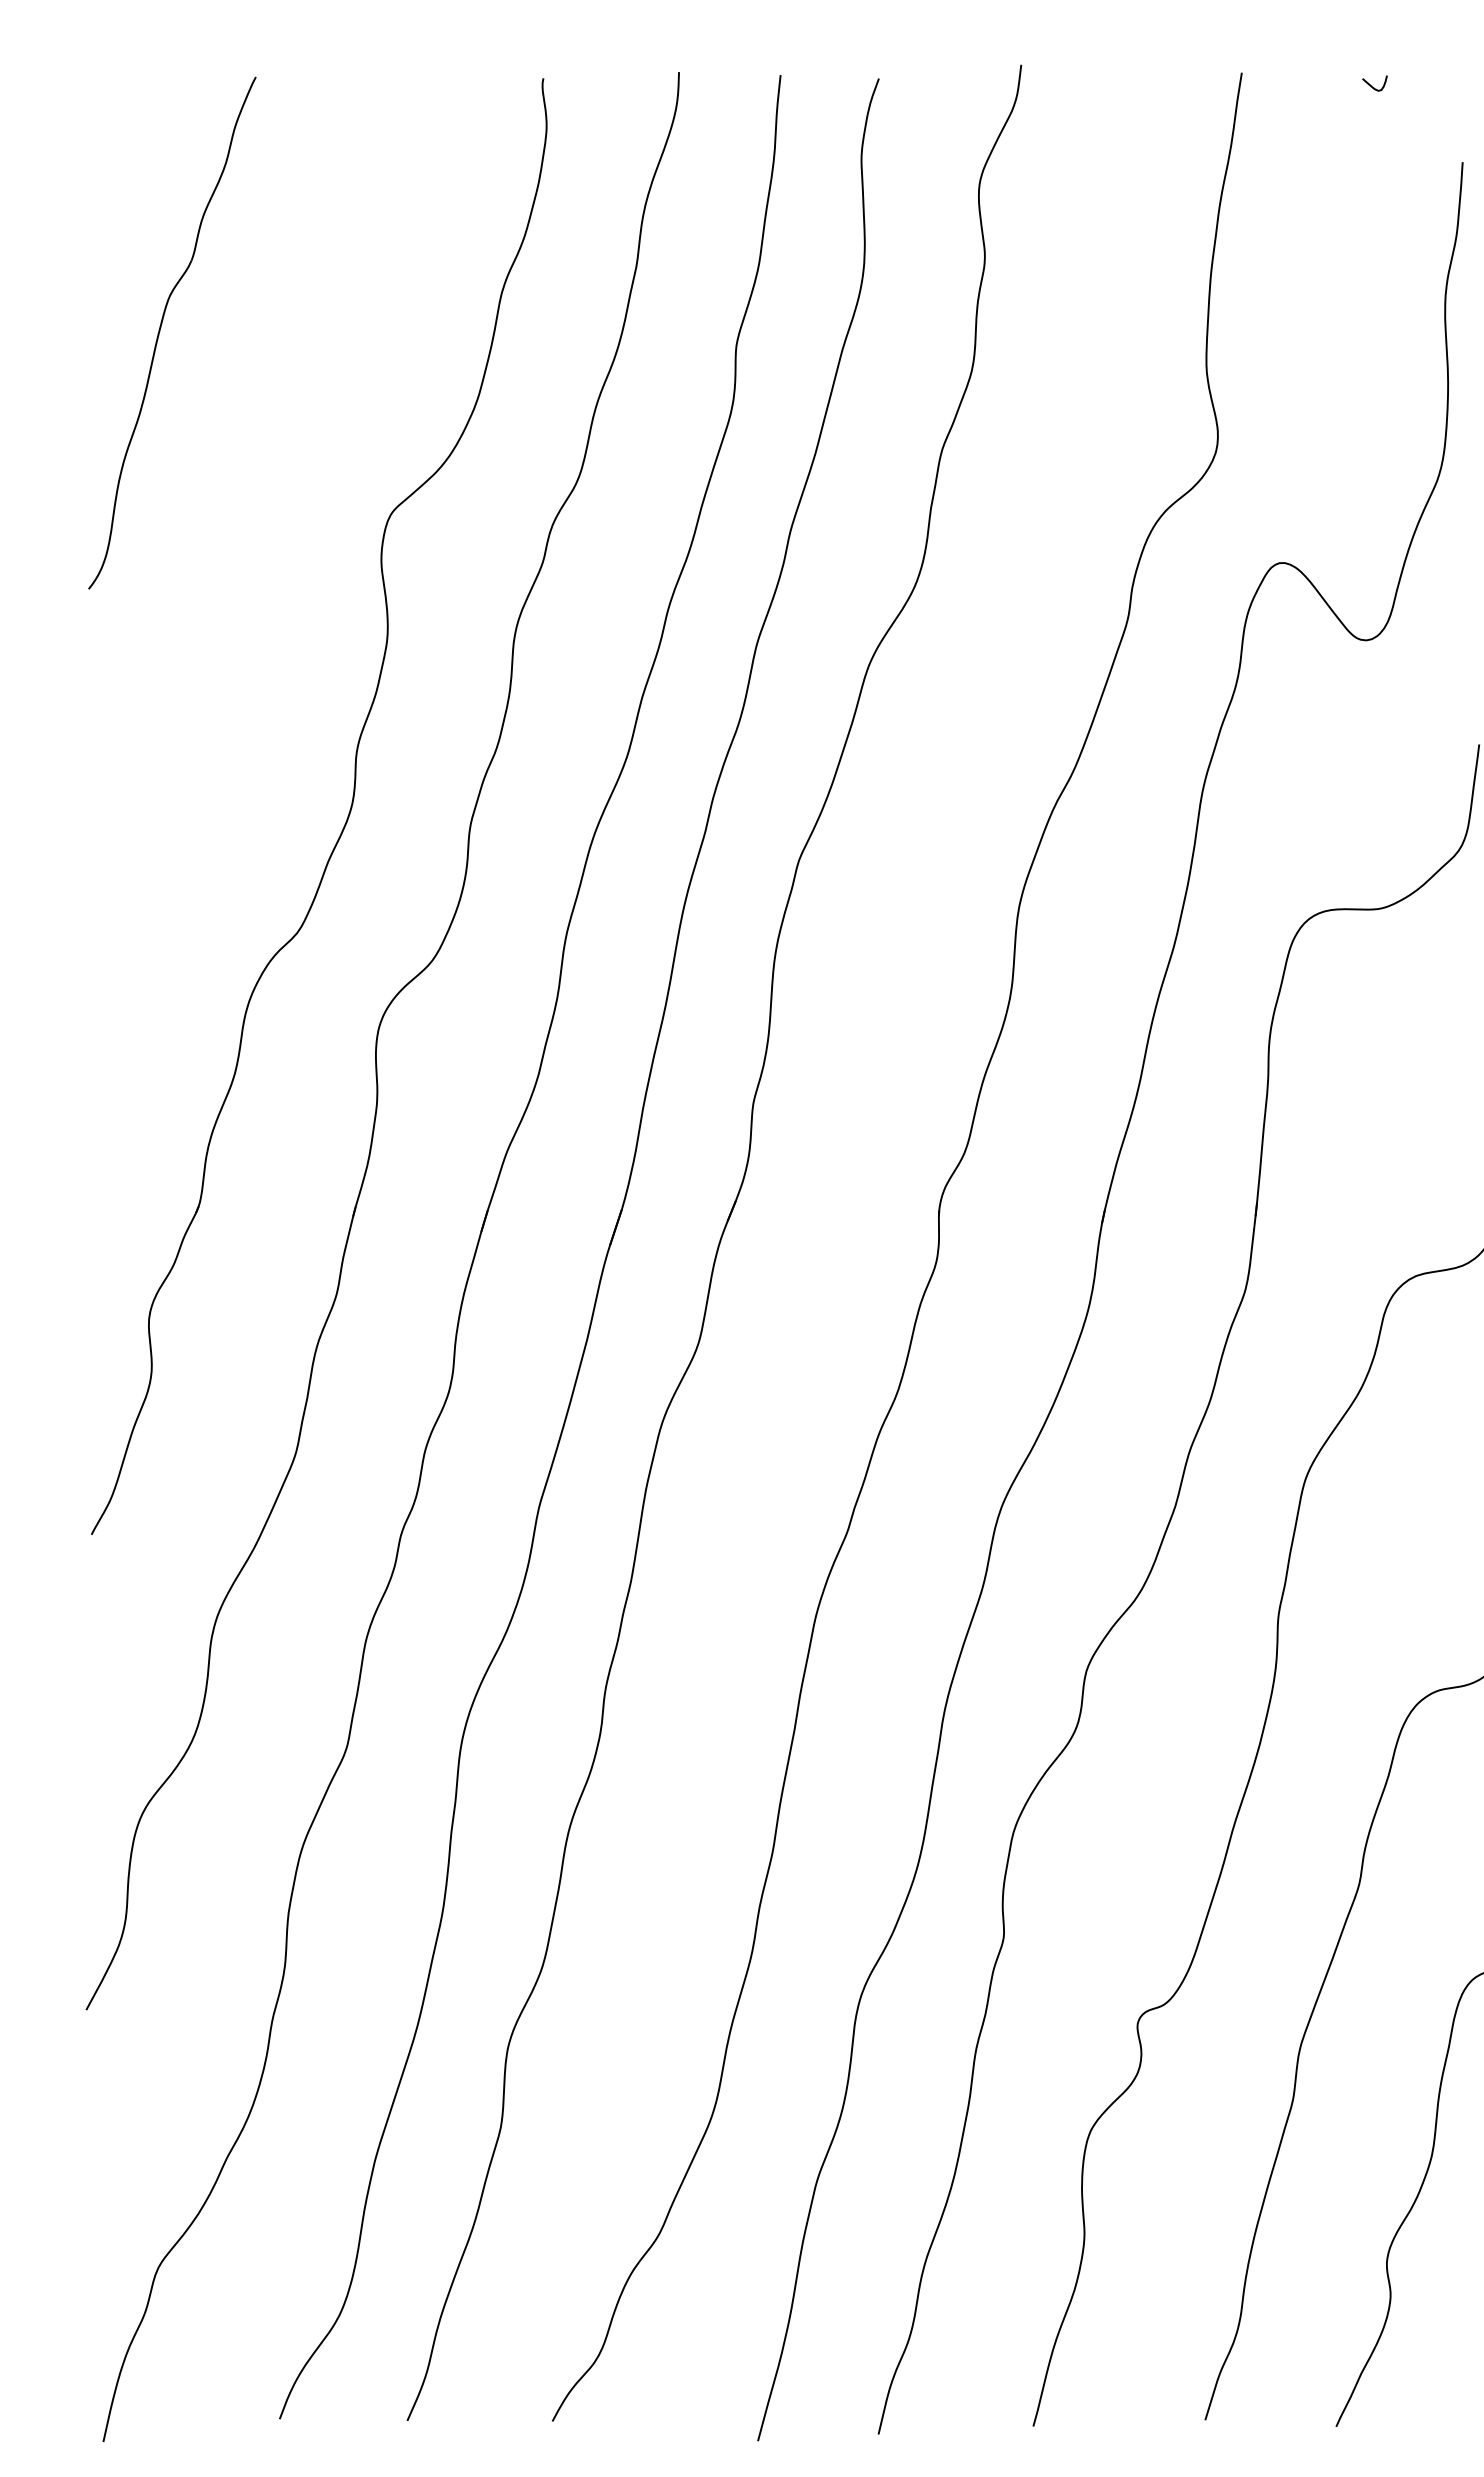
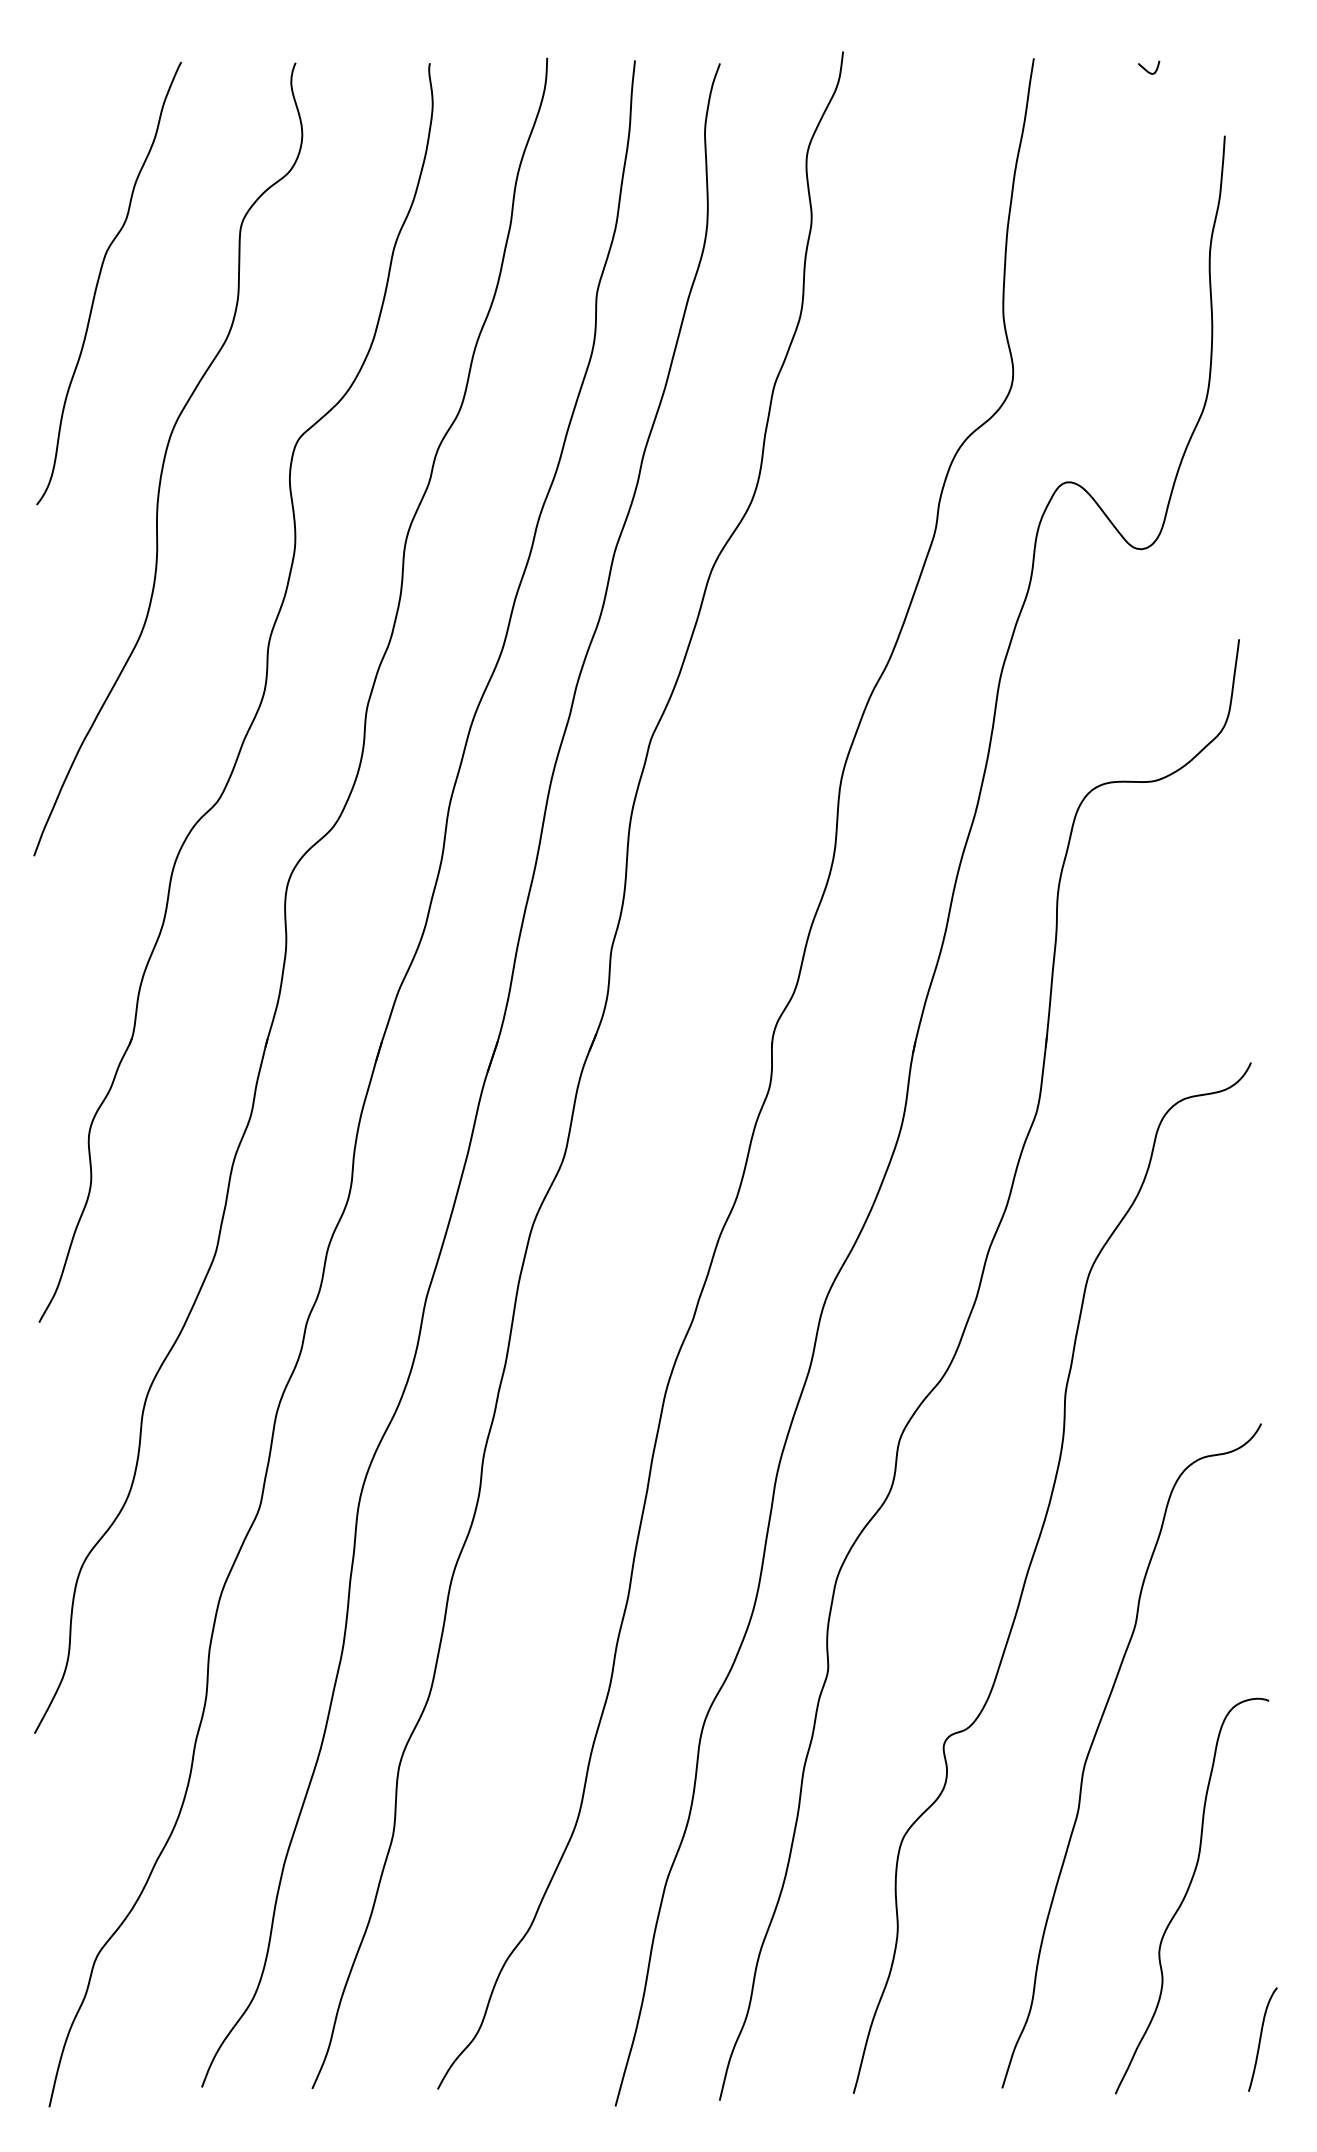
curve: (237, 536) -> (165, 459), added

